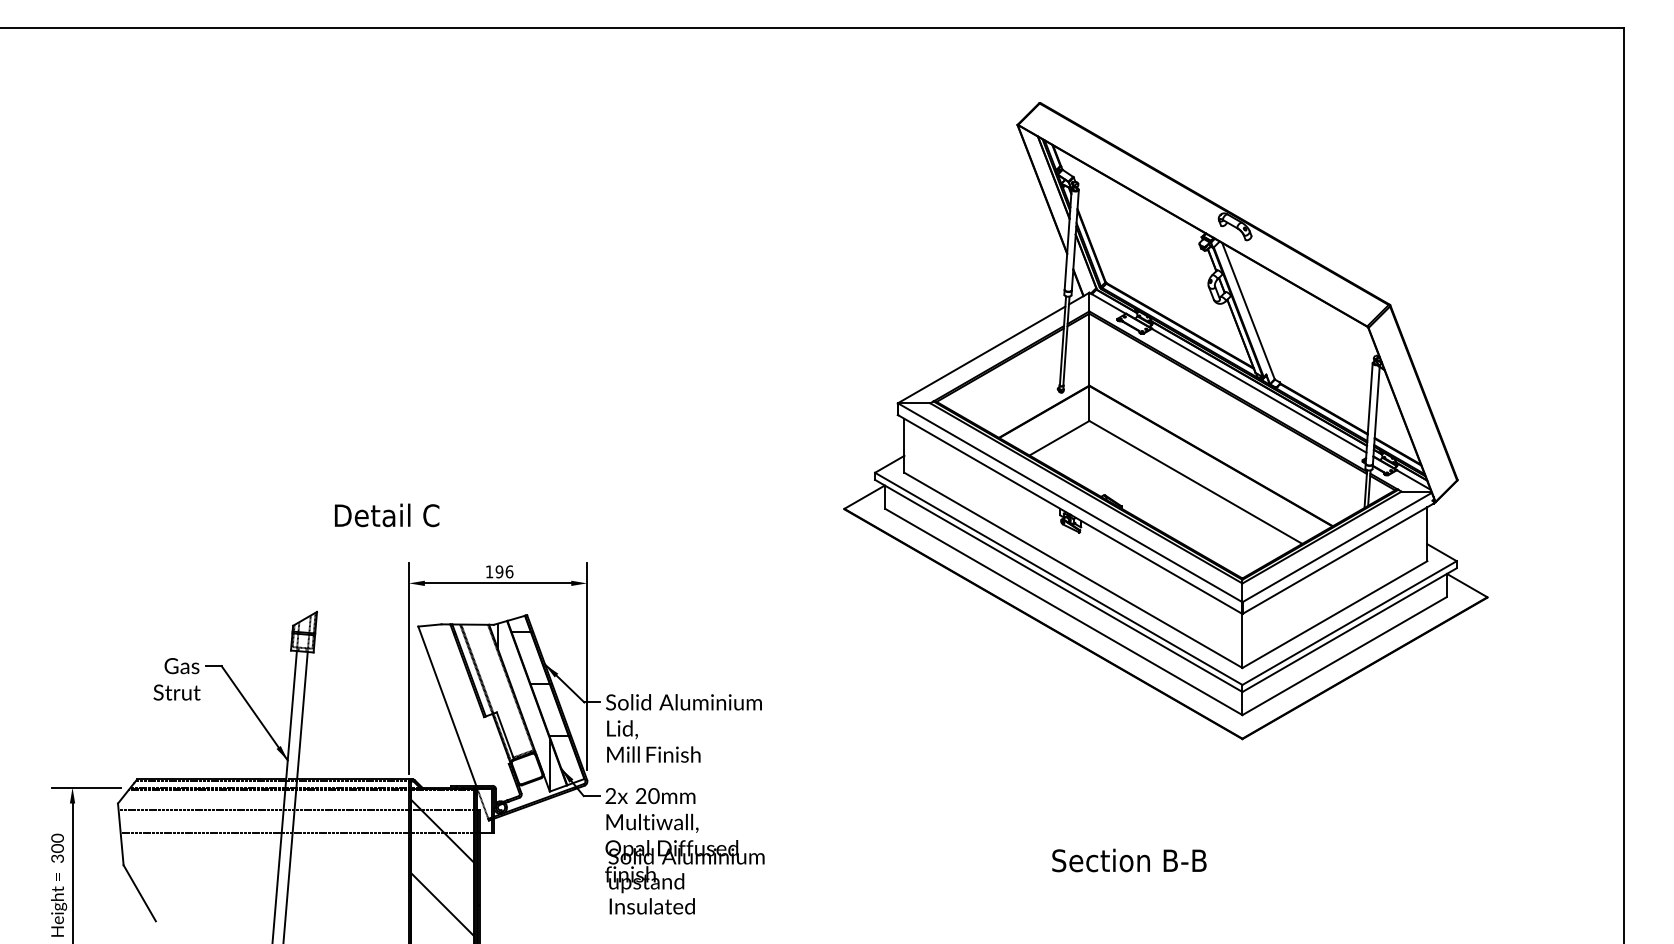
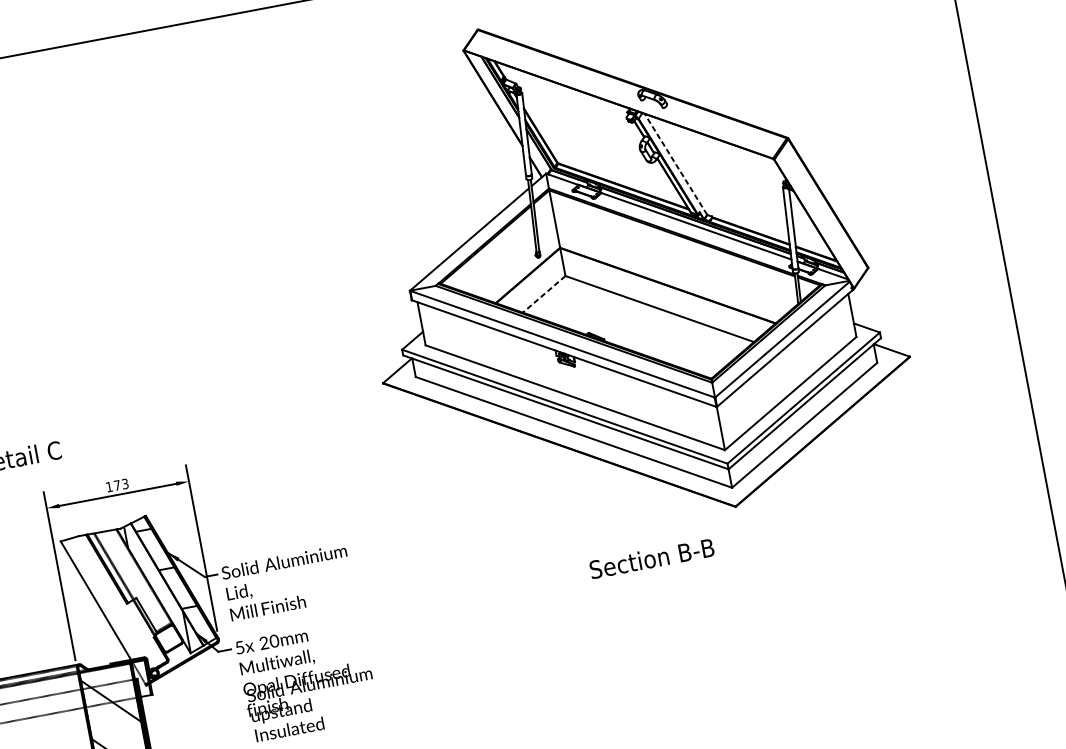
line: (1248, 310) -> (675, 163), solid -> dashed
line: (1059, 438) -> (544, 294), solid -> dashed
text: (504, 571) -> (121, 484), 196 -> 173
text: (610, 796) -> (239, 648), 2x -> 5x
text: (1129, 860) -> (652, 558), moved

